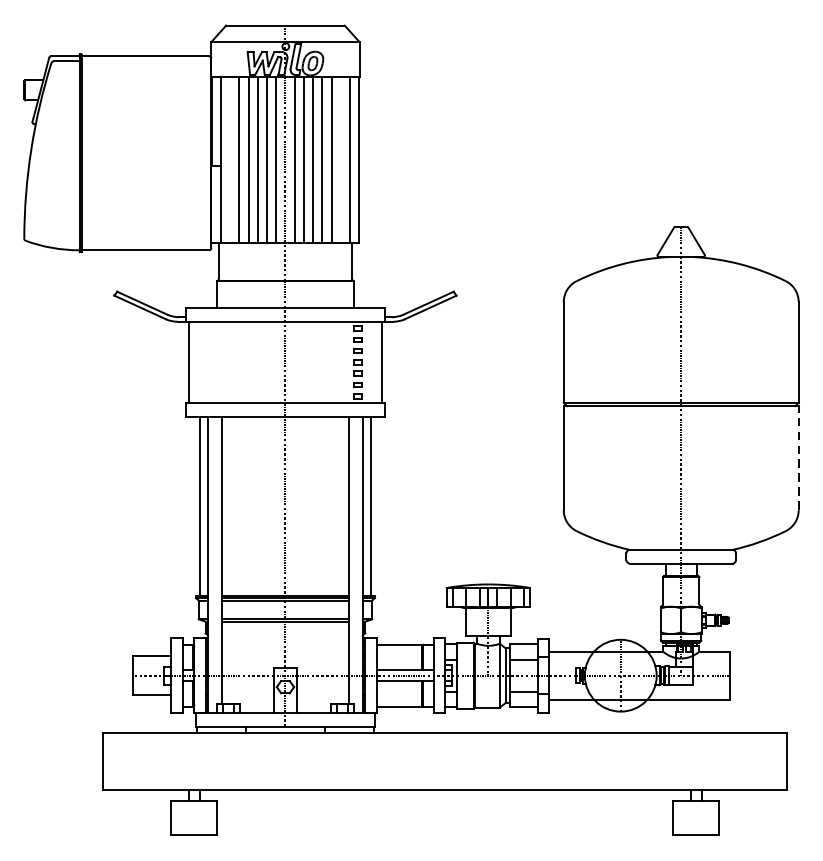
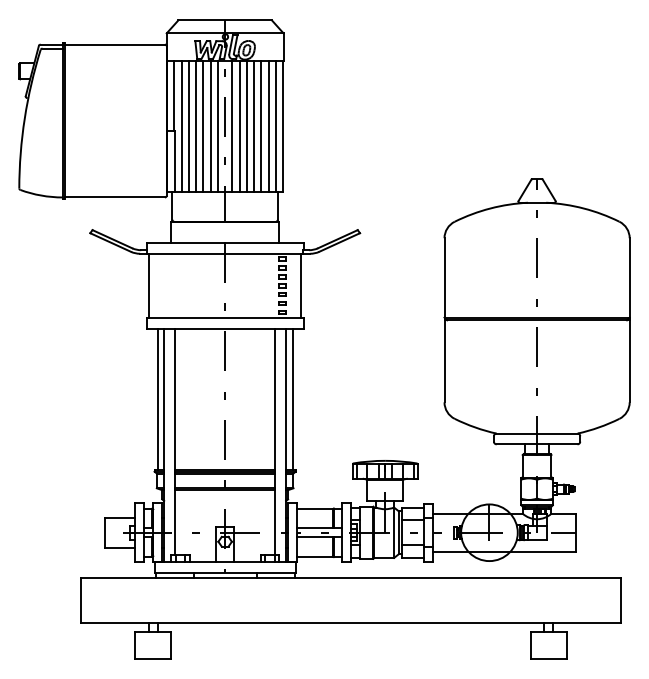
line: (230, 158) -> (181, 125), added
line: (340, 158) -> (268, 125), added
line: (798, 457) -> (629, 360), dashed -> solid

